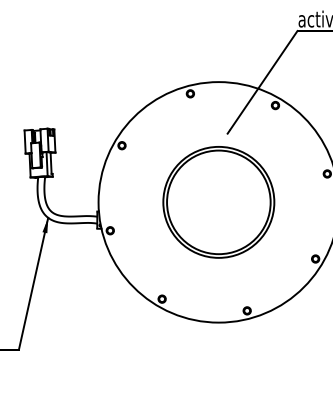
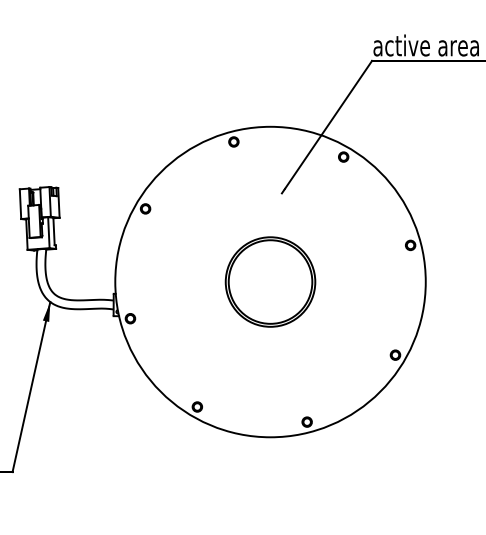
part: (218, 201) -> (270, 281), size x0.62

